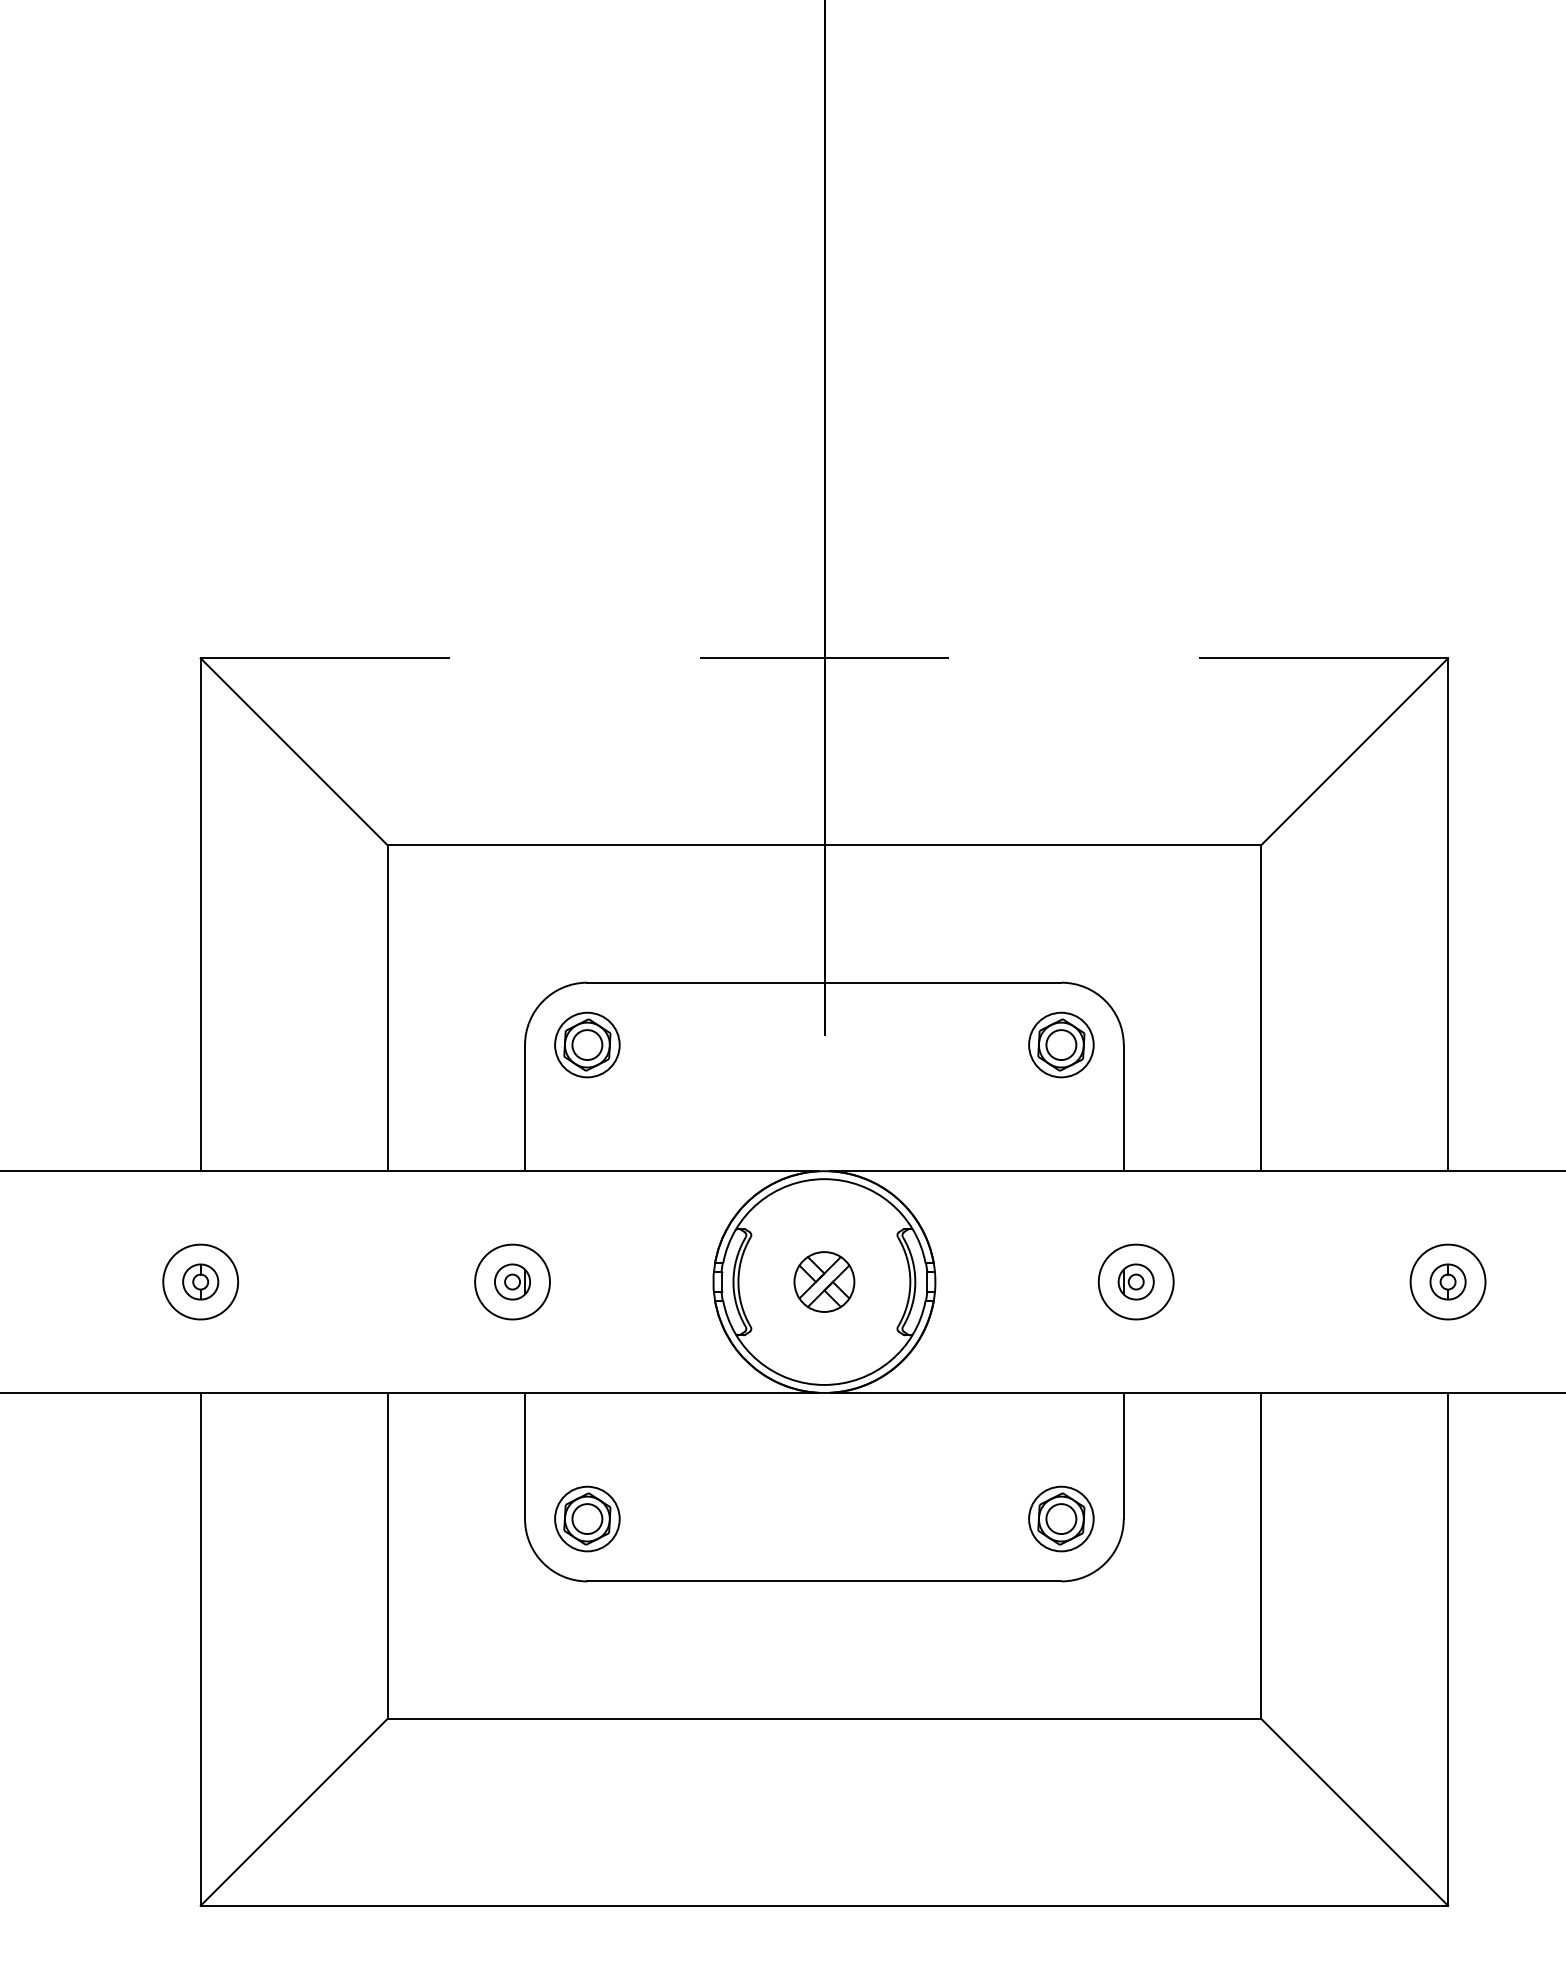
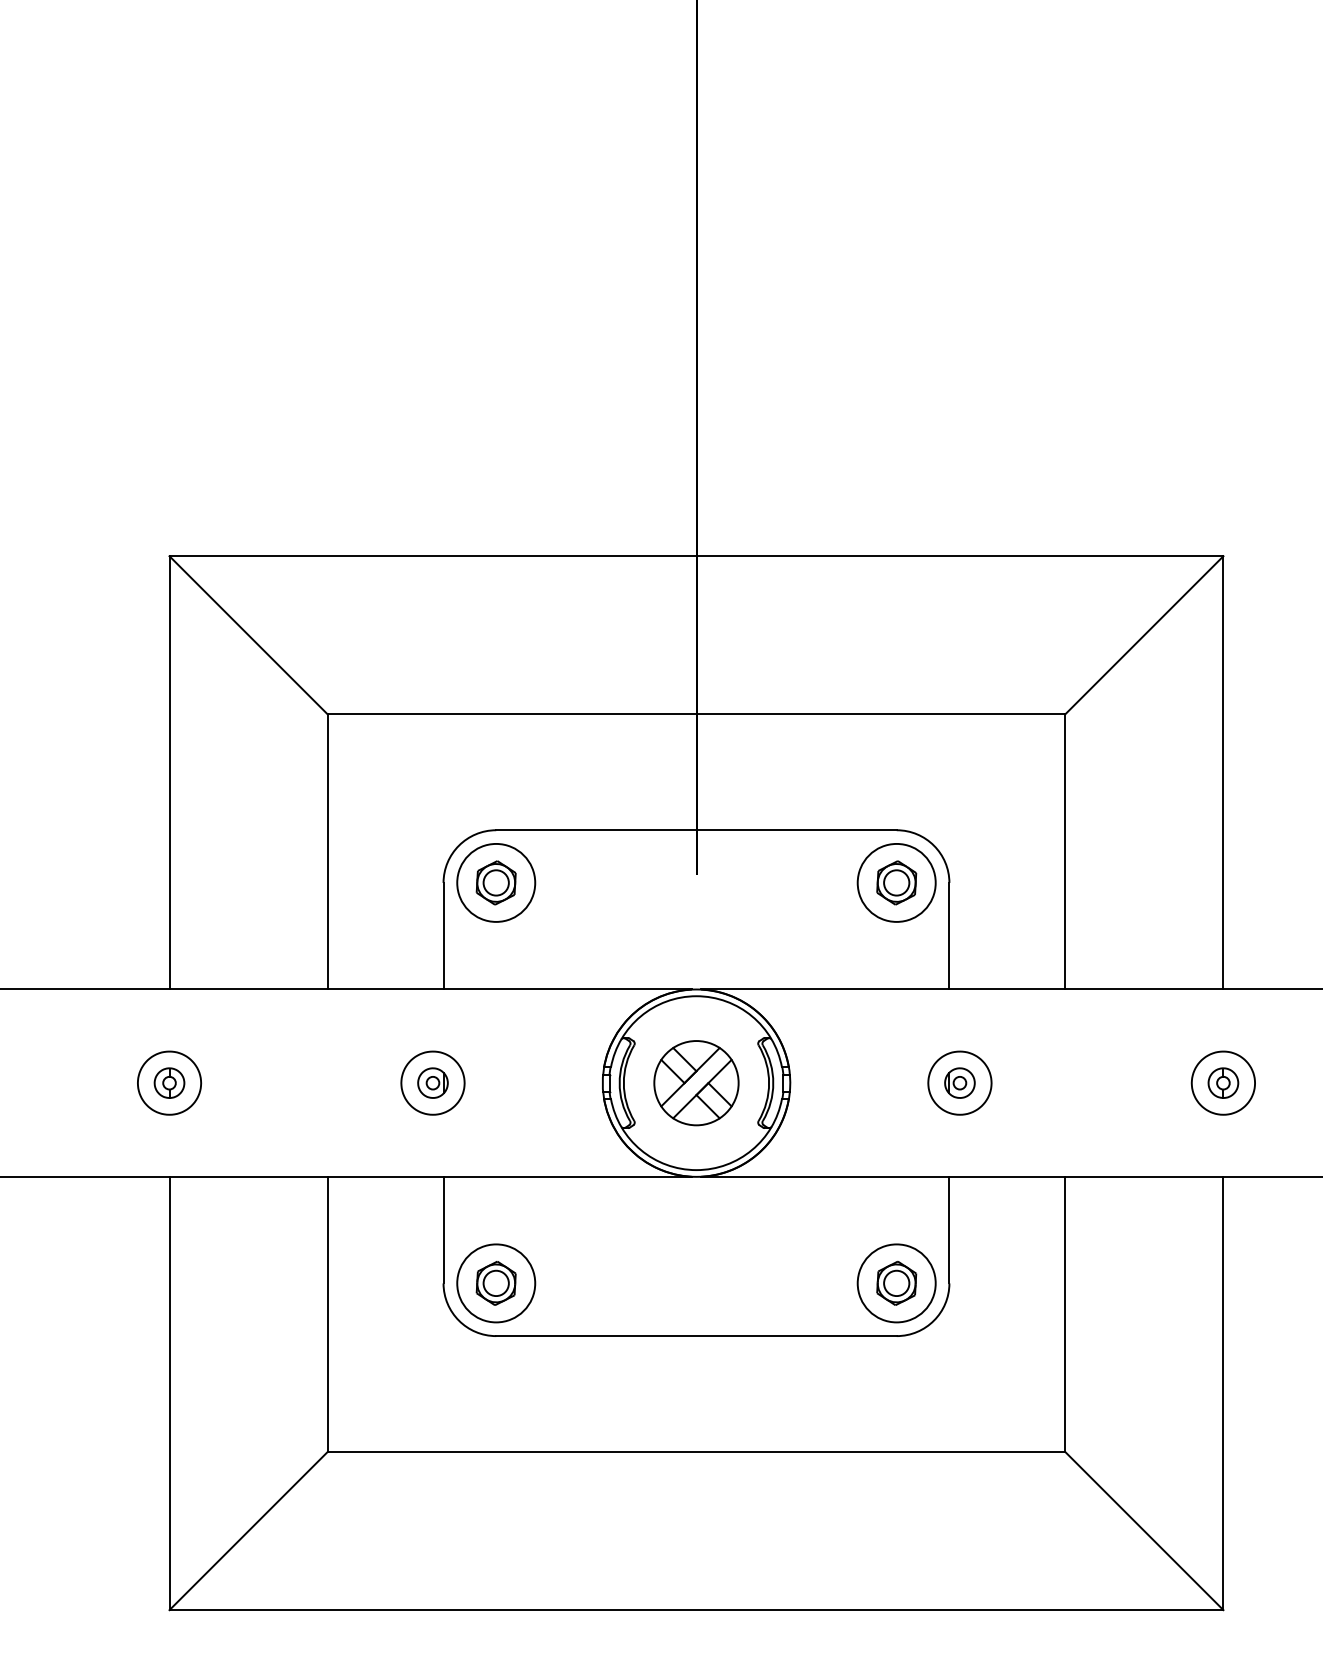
line: (824, 658) -> (696, 556), dashed -> solid
circle: (587, 1044) -> (496, 882), size x1.43
circle: (1061, 1044) -> (896, 882), size x1.43
part: (824, 1281) -> (696, 1082), size x1.67
circle: (587, 1518) -> (496, 1282), size x1.43
circle: (1061, 1518) -> (896, 1282), size x1.43

